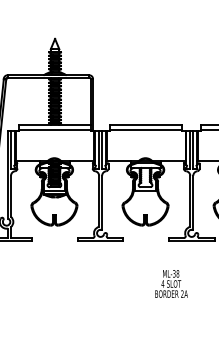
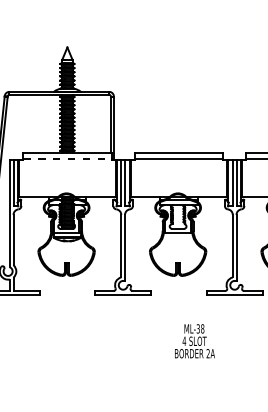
line: (55, 129) -> (67, 158), solid -> dashed
text: (171, 284) -> (194, 341), moved

